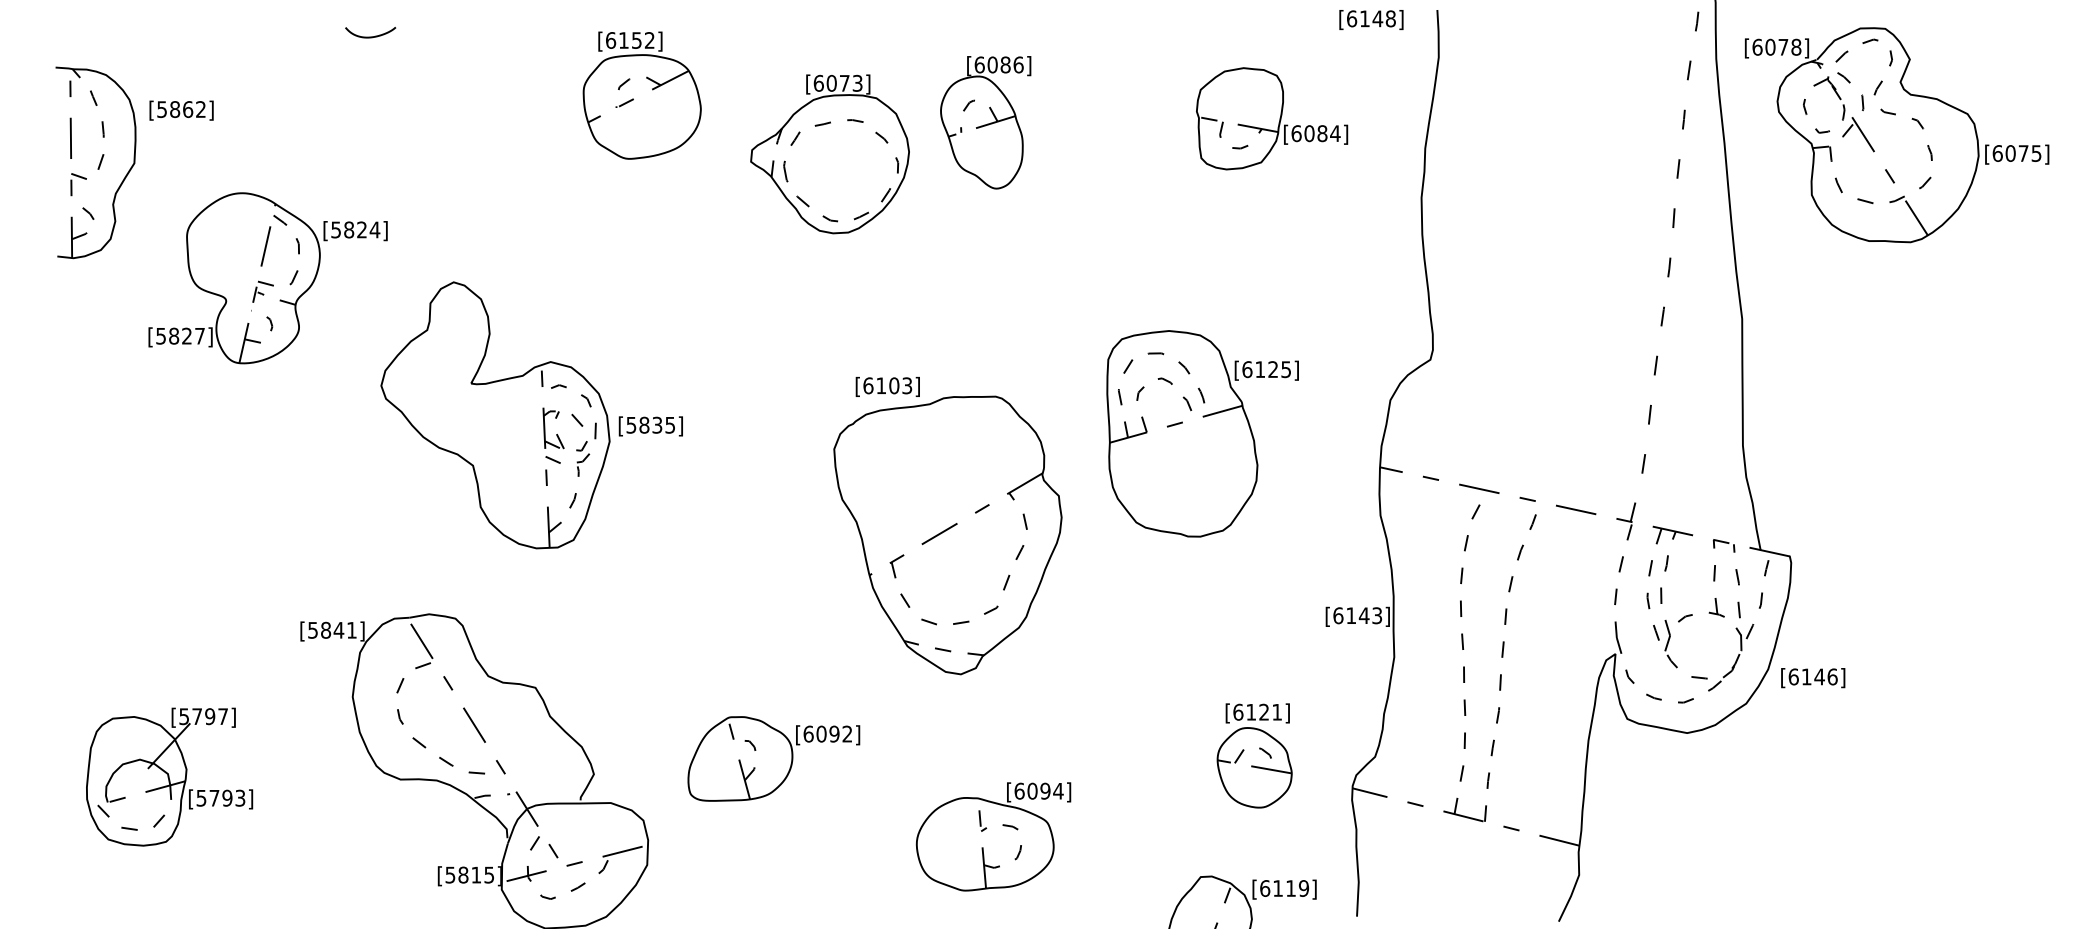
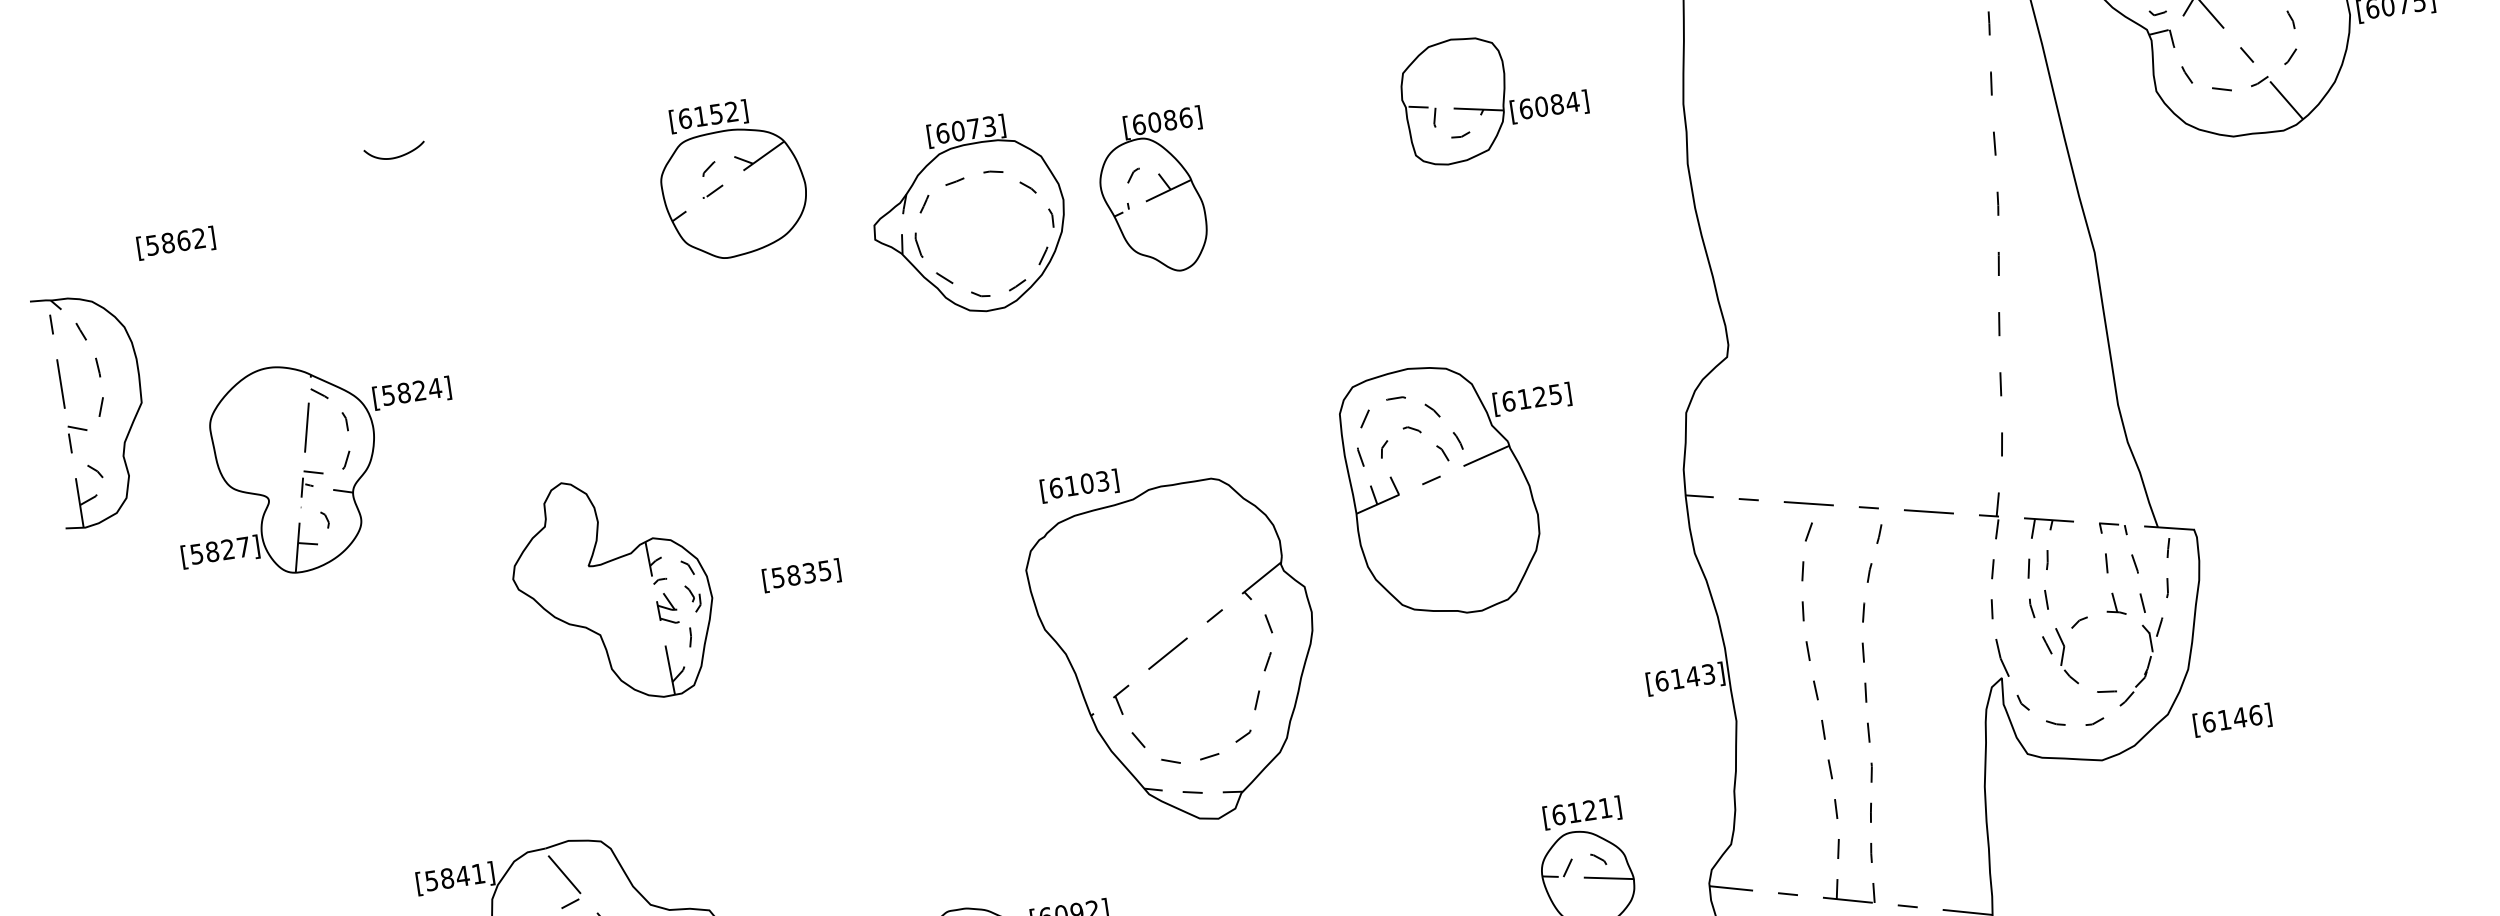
text: (181, 110) -> (176, 243), moved
part: (985, 122) -> (1156, 192), moved
part: (95, 162) -> (94, 408), moved
part: (495, 415) -> (612, 590), size x0.7
text: (1813, 678) -> (2232, 720), moved

